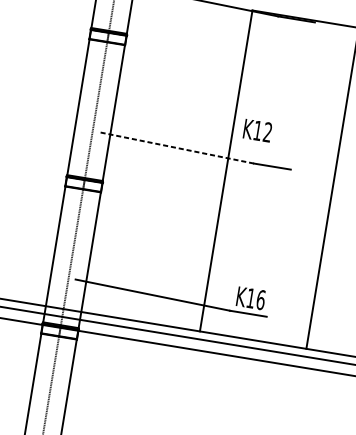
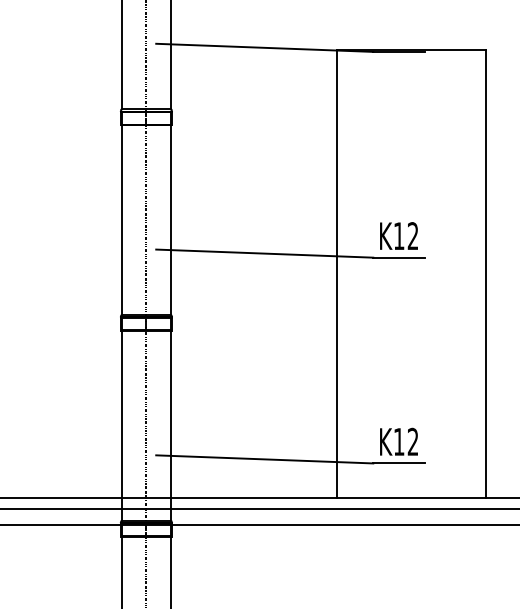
text: (257, 130) -> (398, 235), moved
line: (176, 147) -> (264, 253), dashed -> solid
text: (260, 299) -> (412, 441), K16 -> K12

